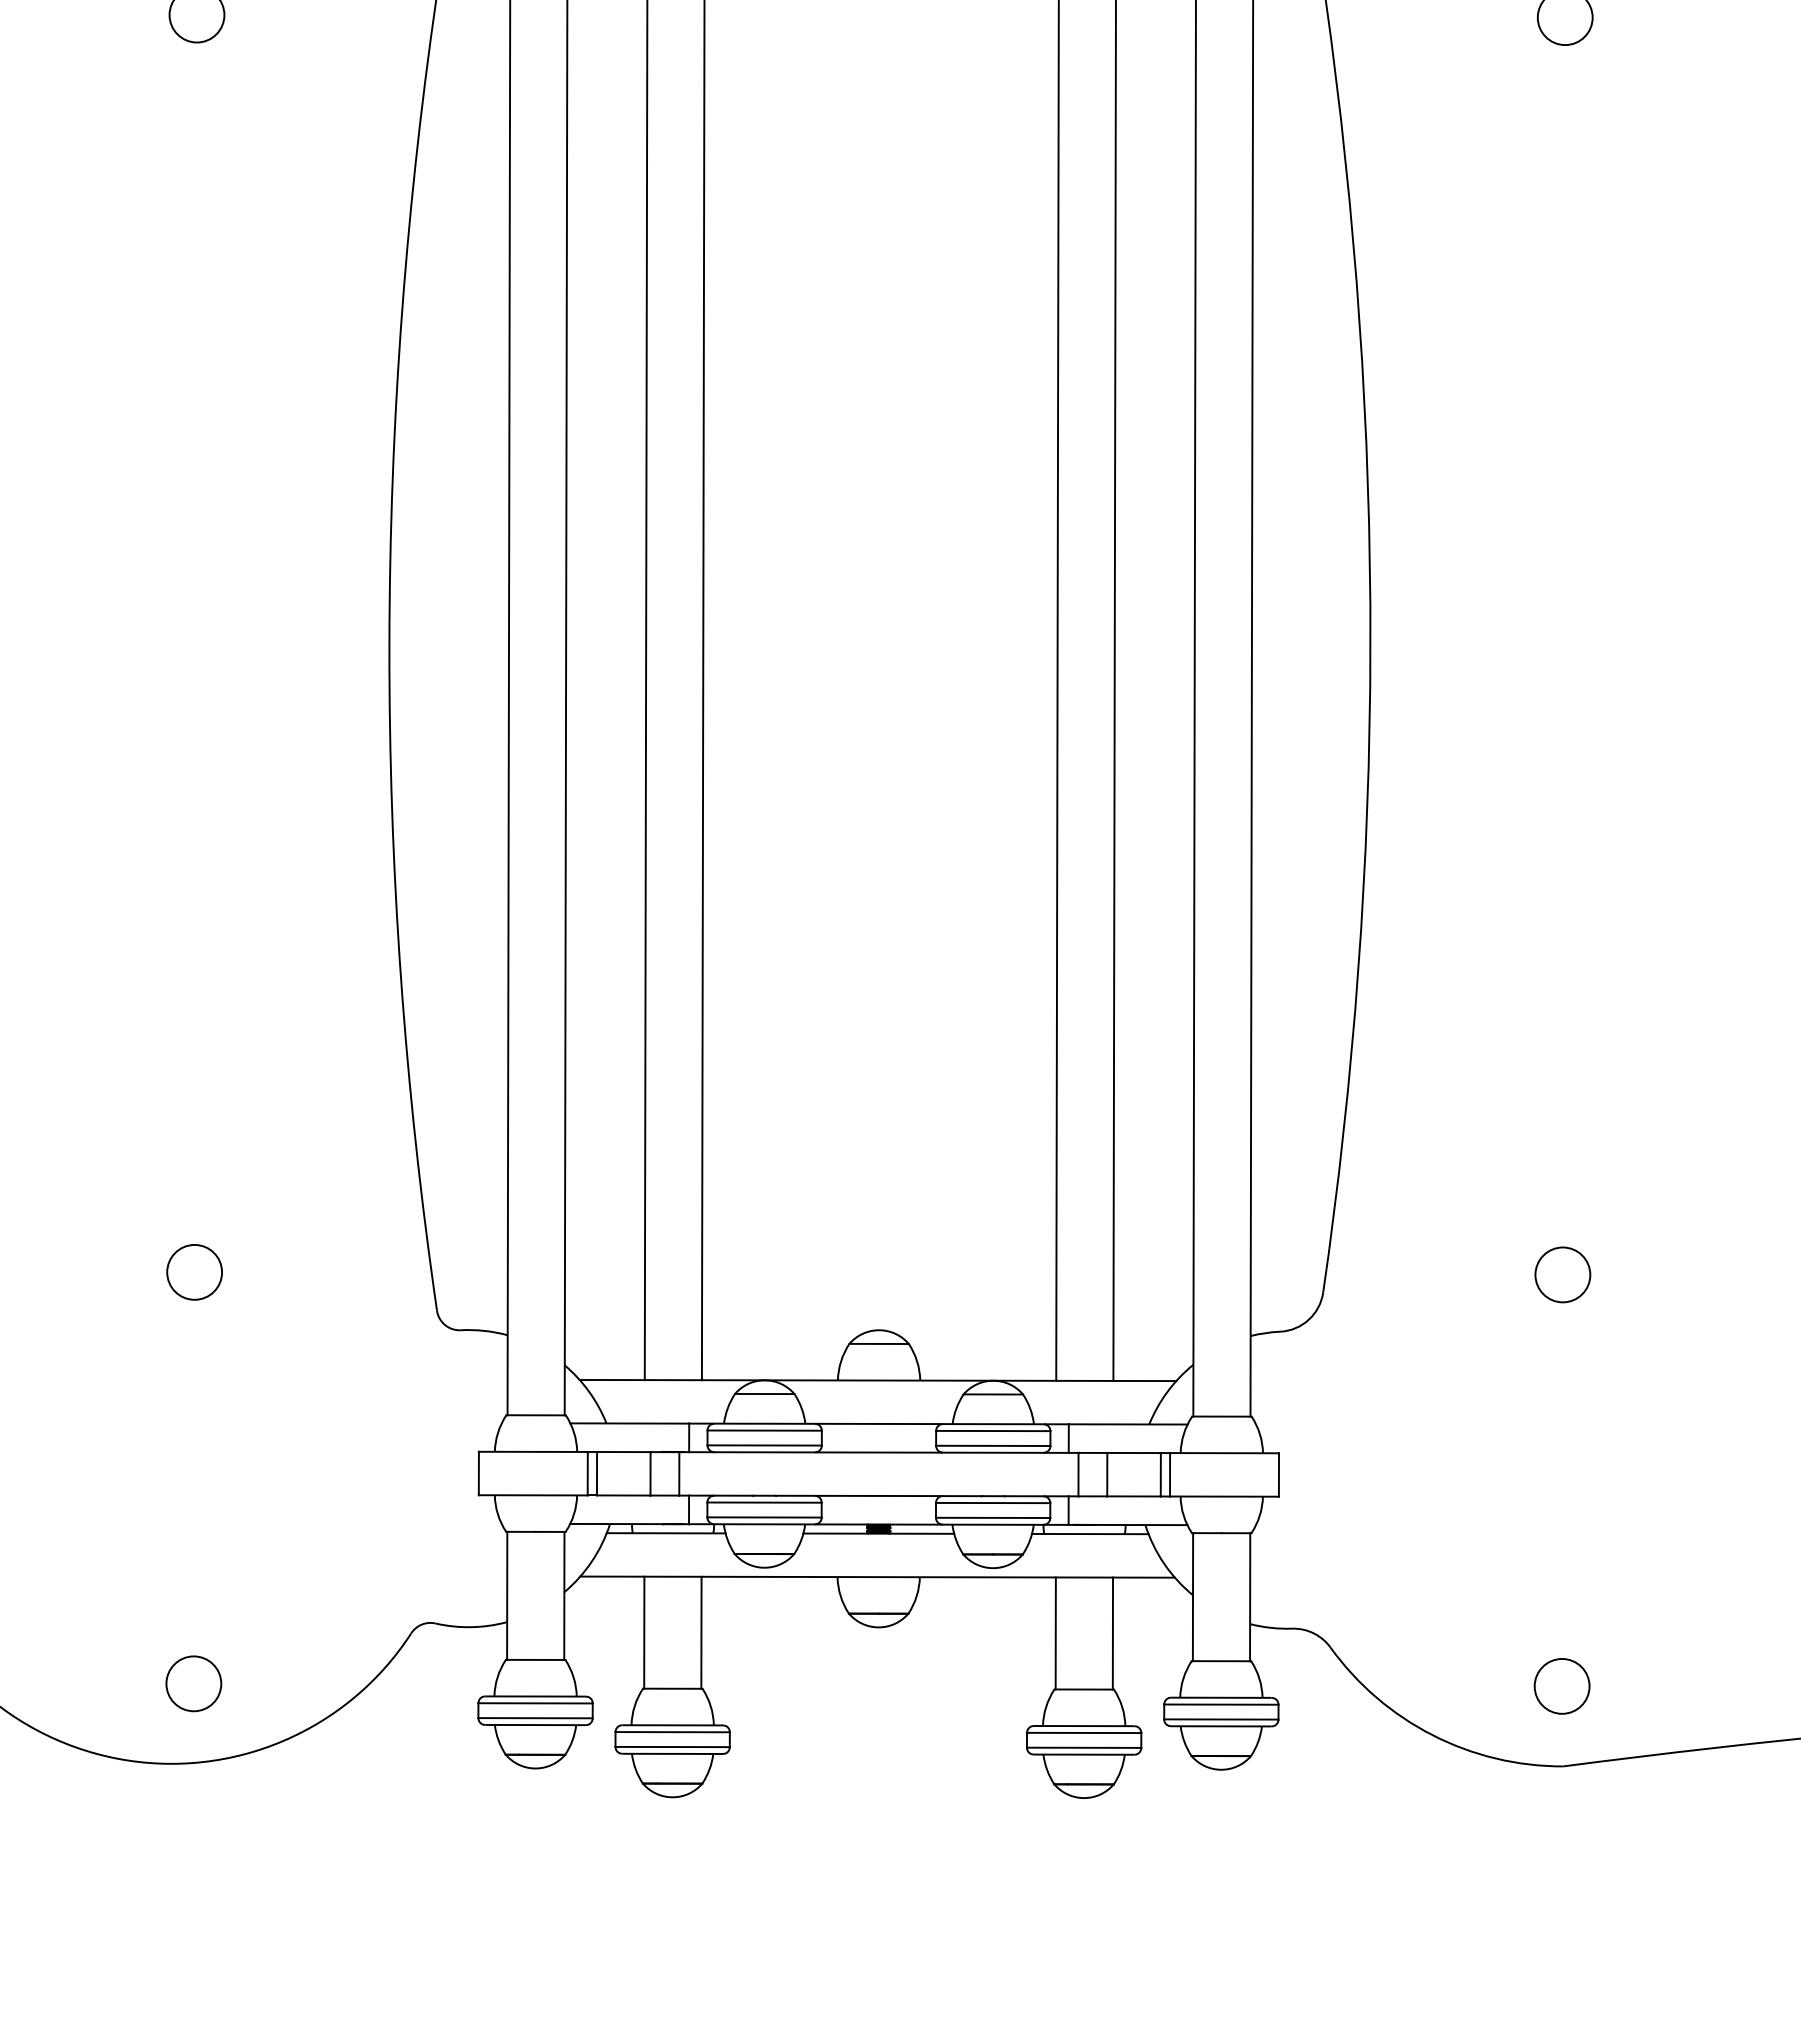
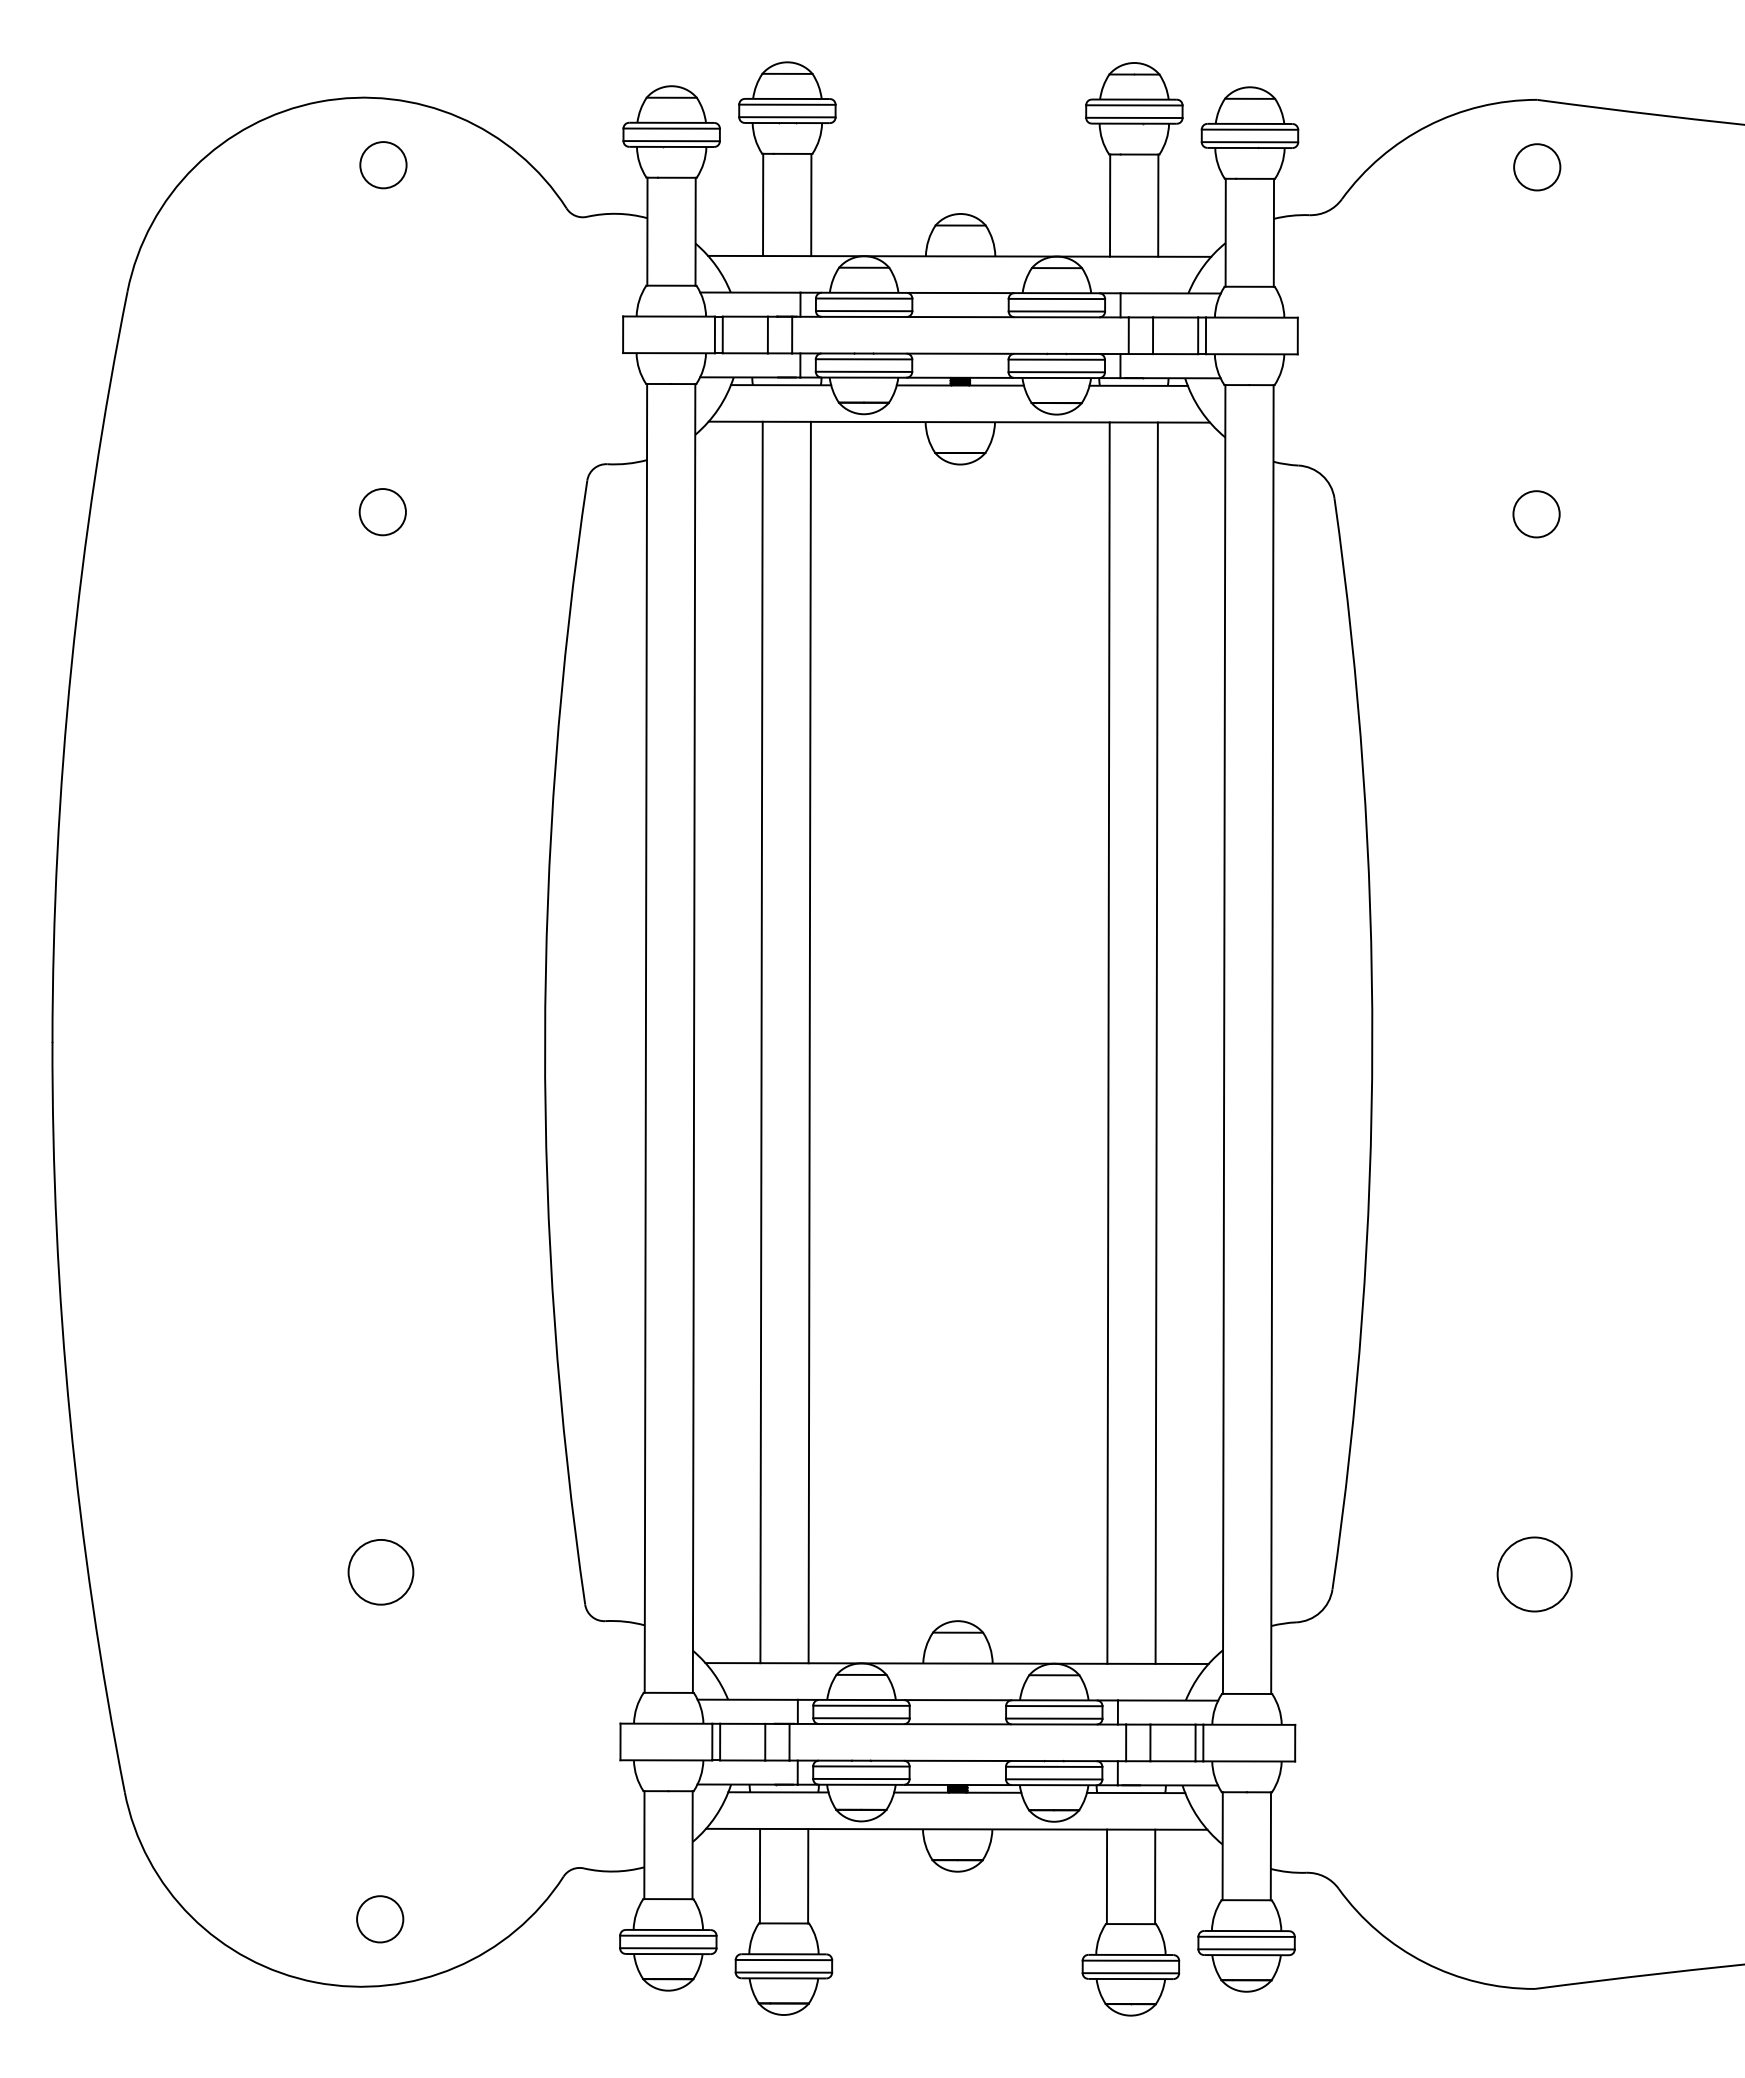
circle: (194, 1272) -> (380, 1572), size x1.4
circle: (1562, 1274) -> (1534, 1574), size x1.6
circle: (1561, 1686) -> (1533, 1921), removed

